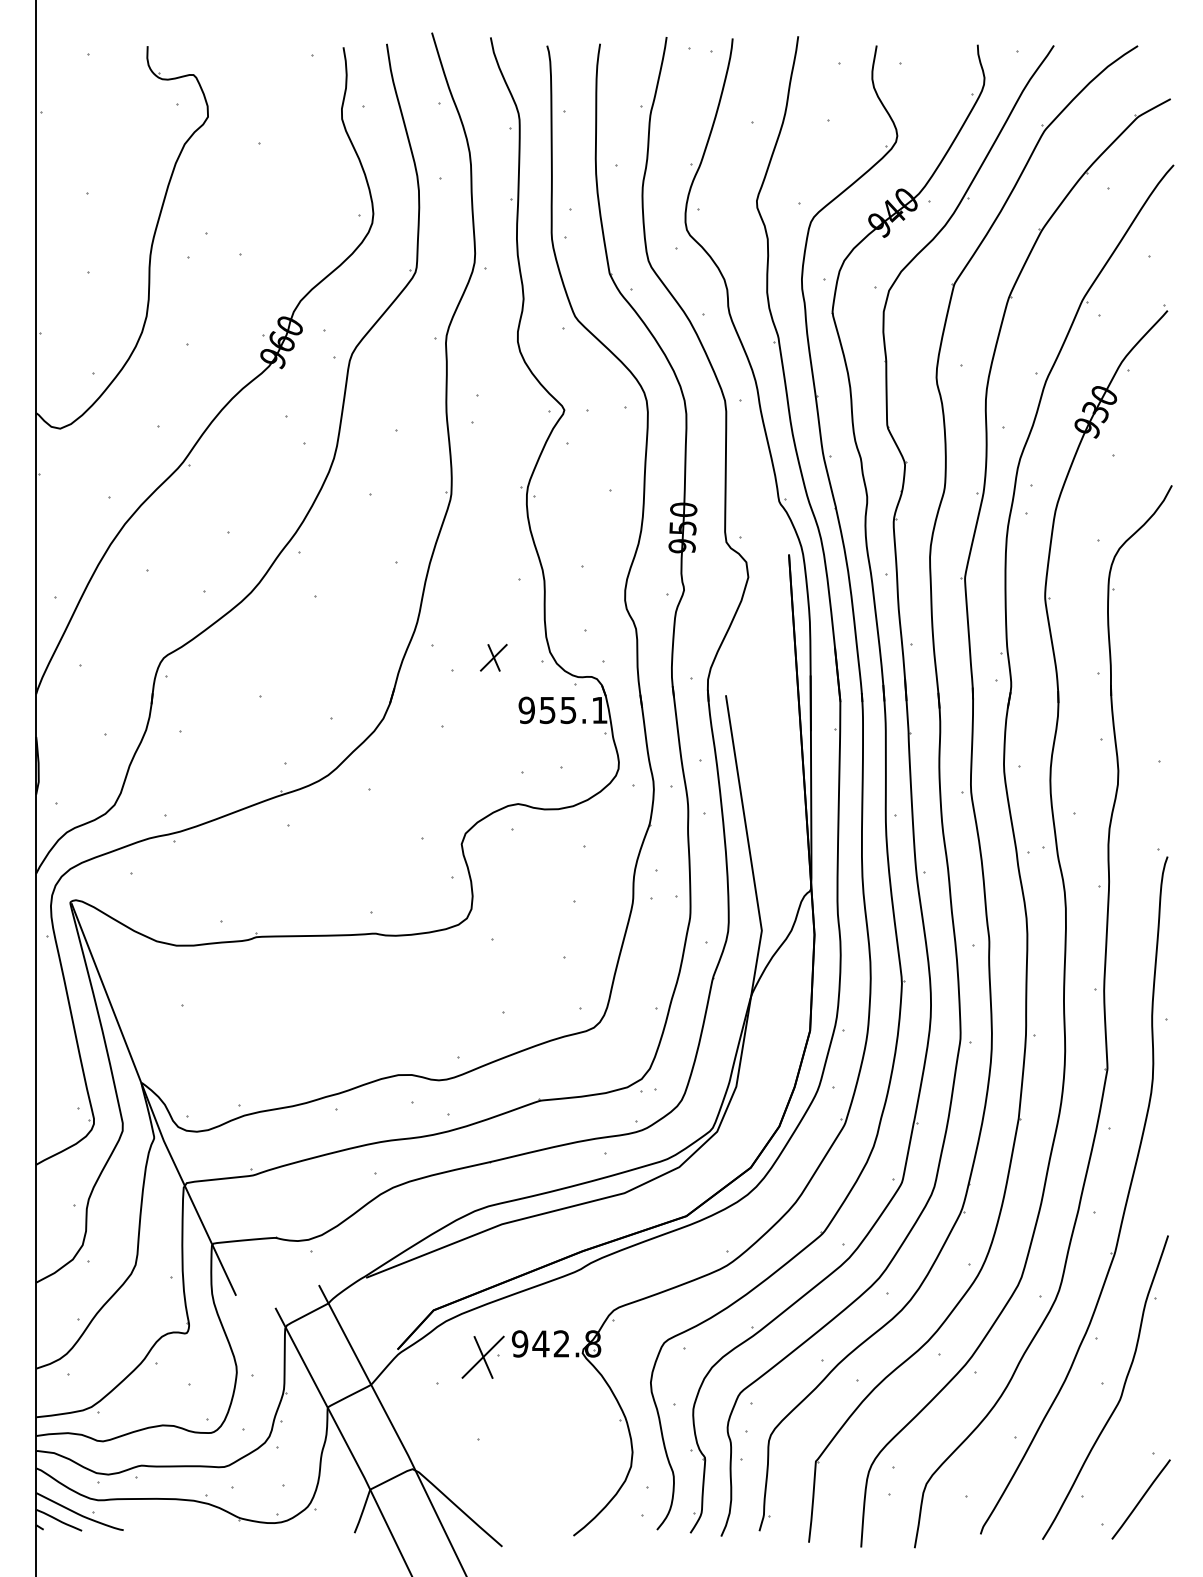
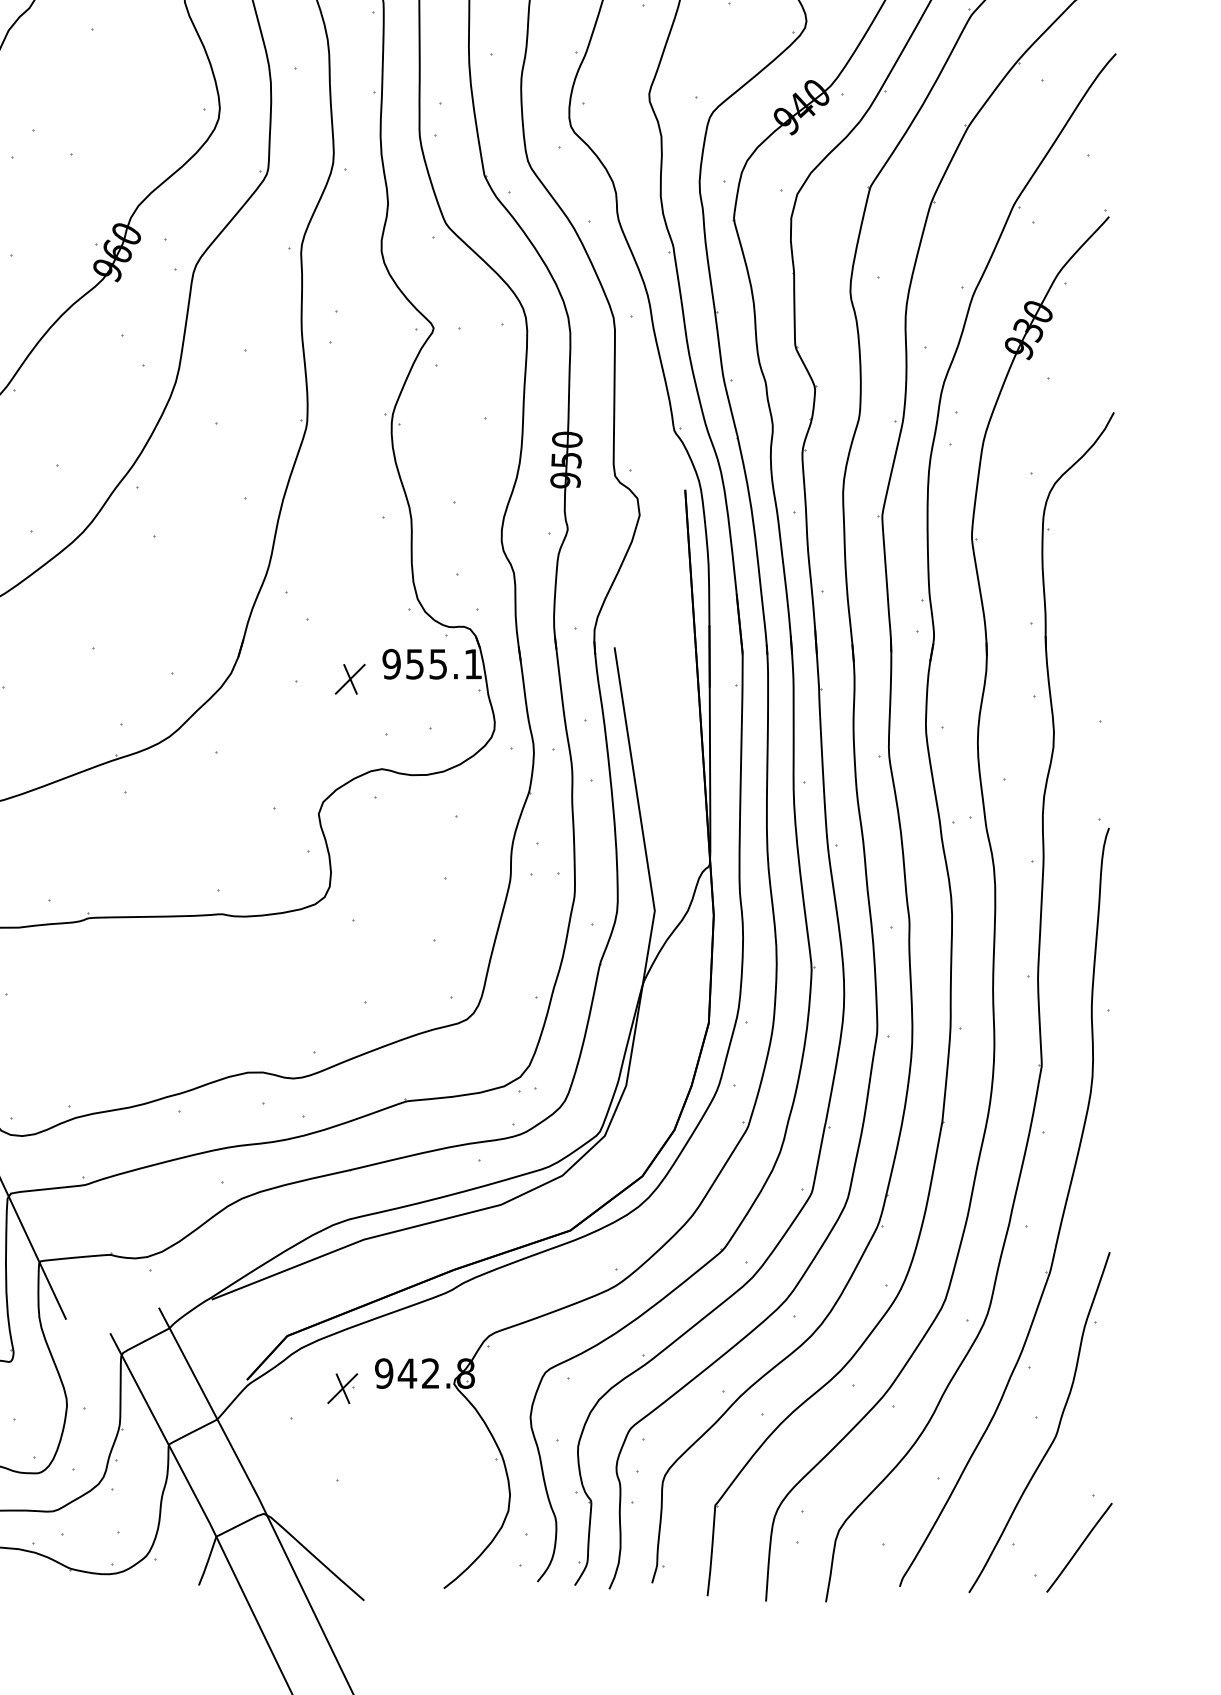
part: (493, 657) -> (349, 678), moved
part: (482, 1357) -> (342, 1388), size x0.62

